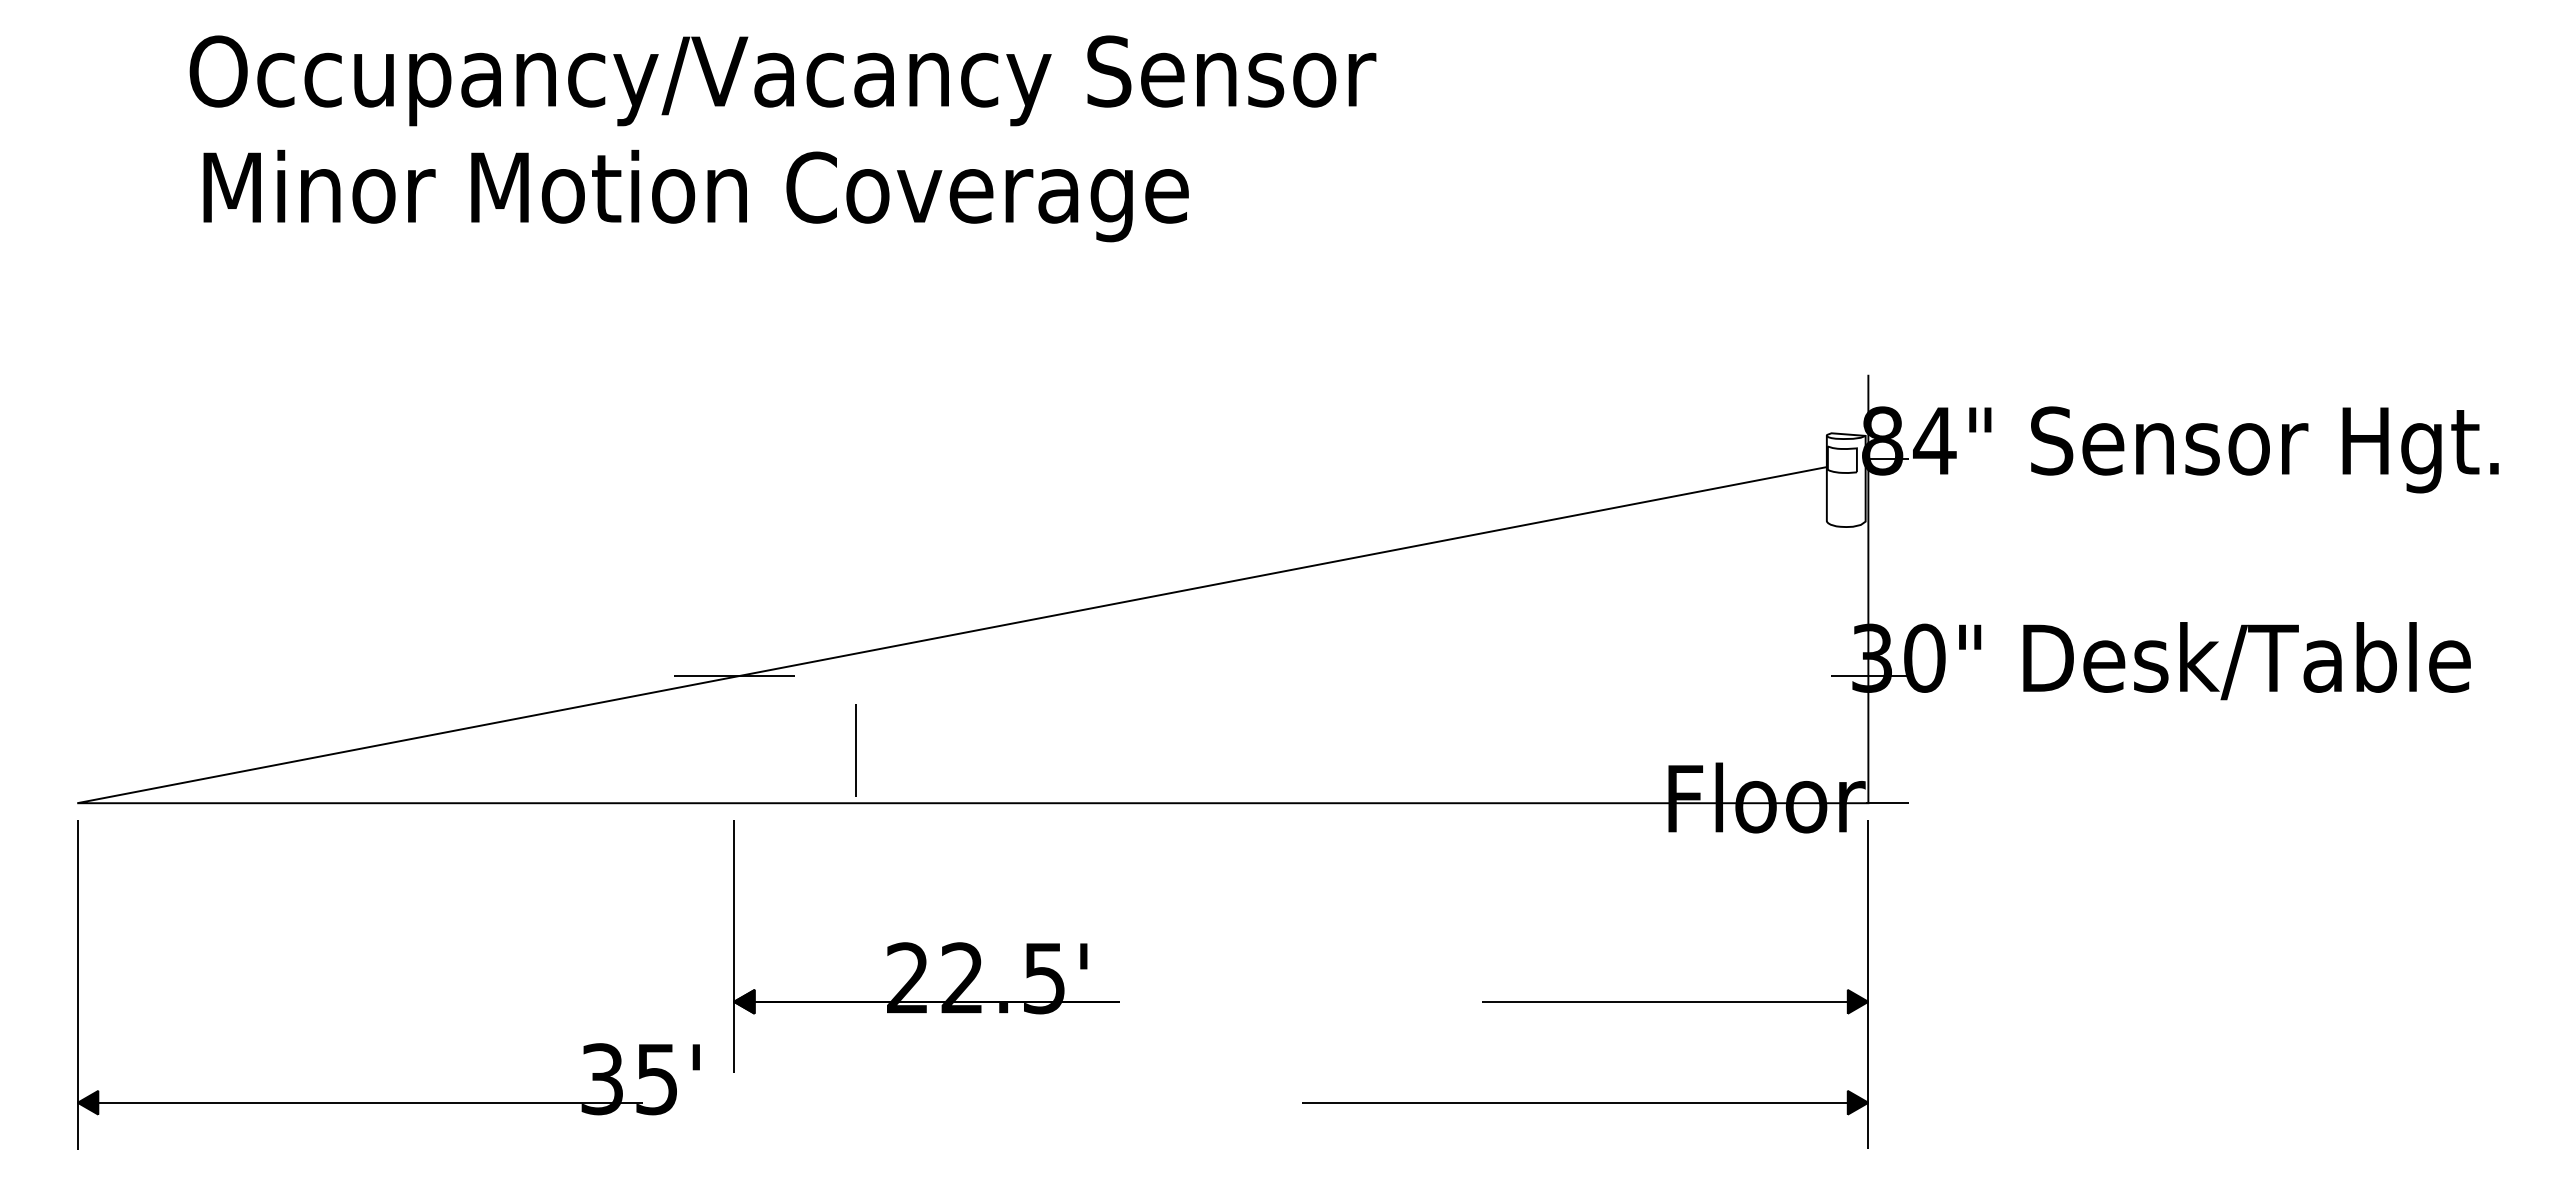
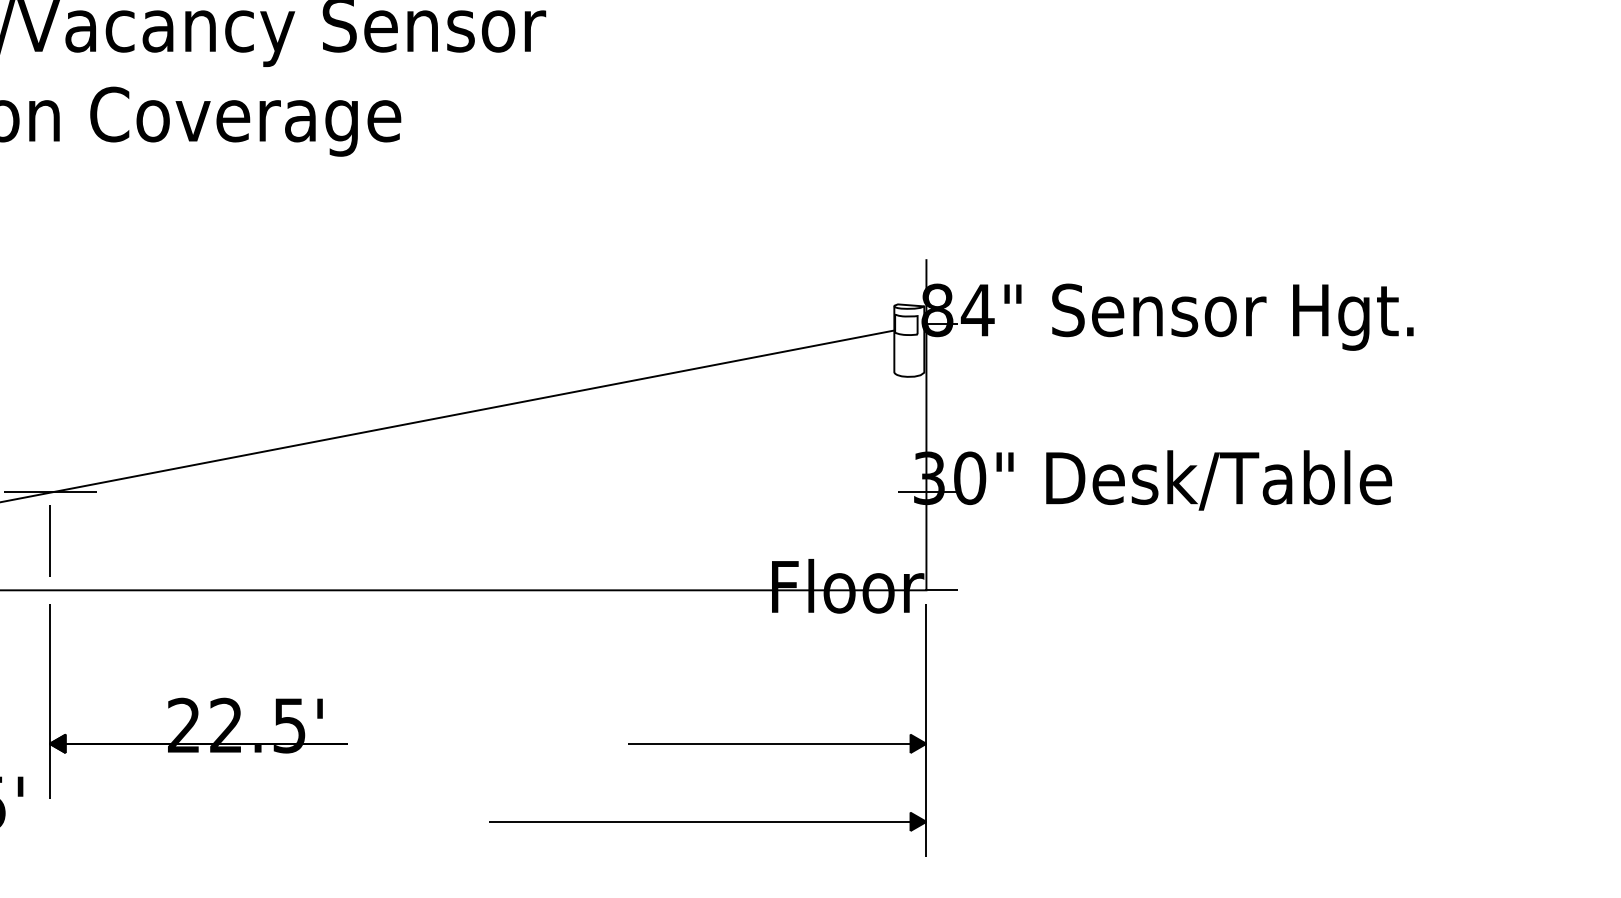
line: (855, 750) -> (49, 541), moved

